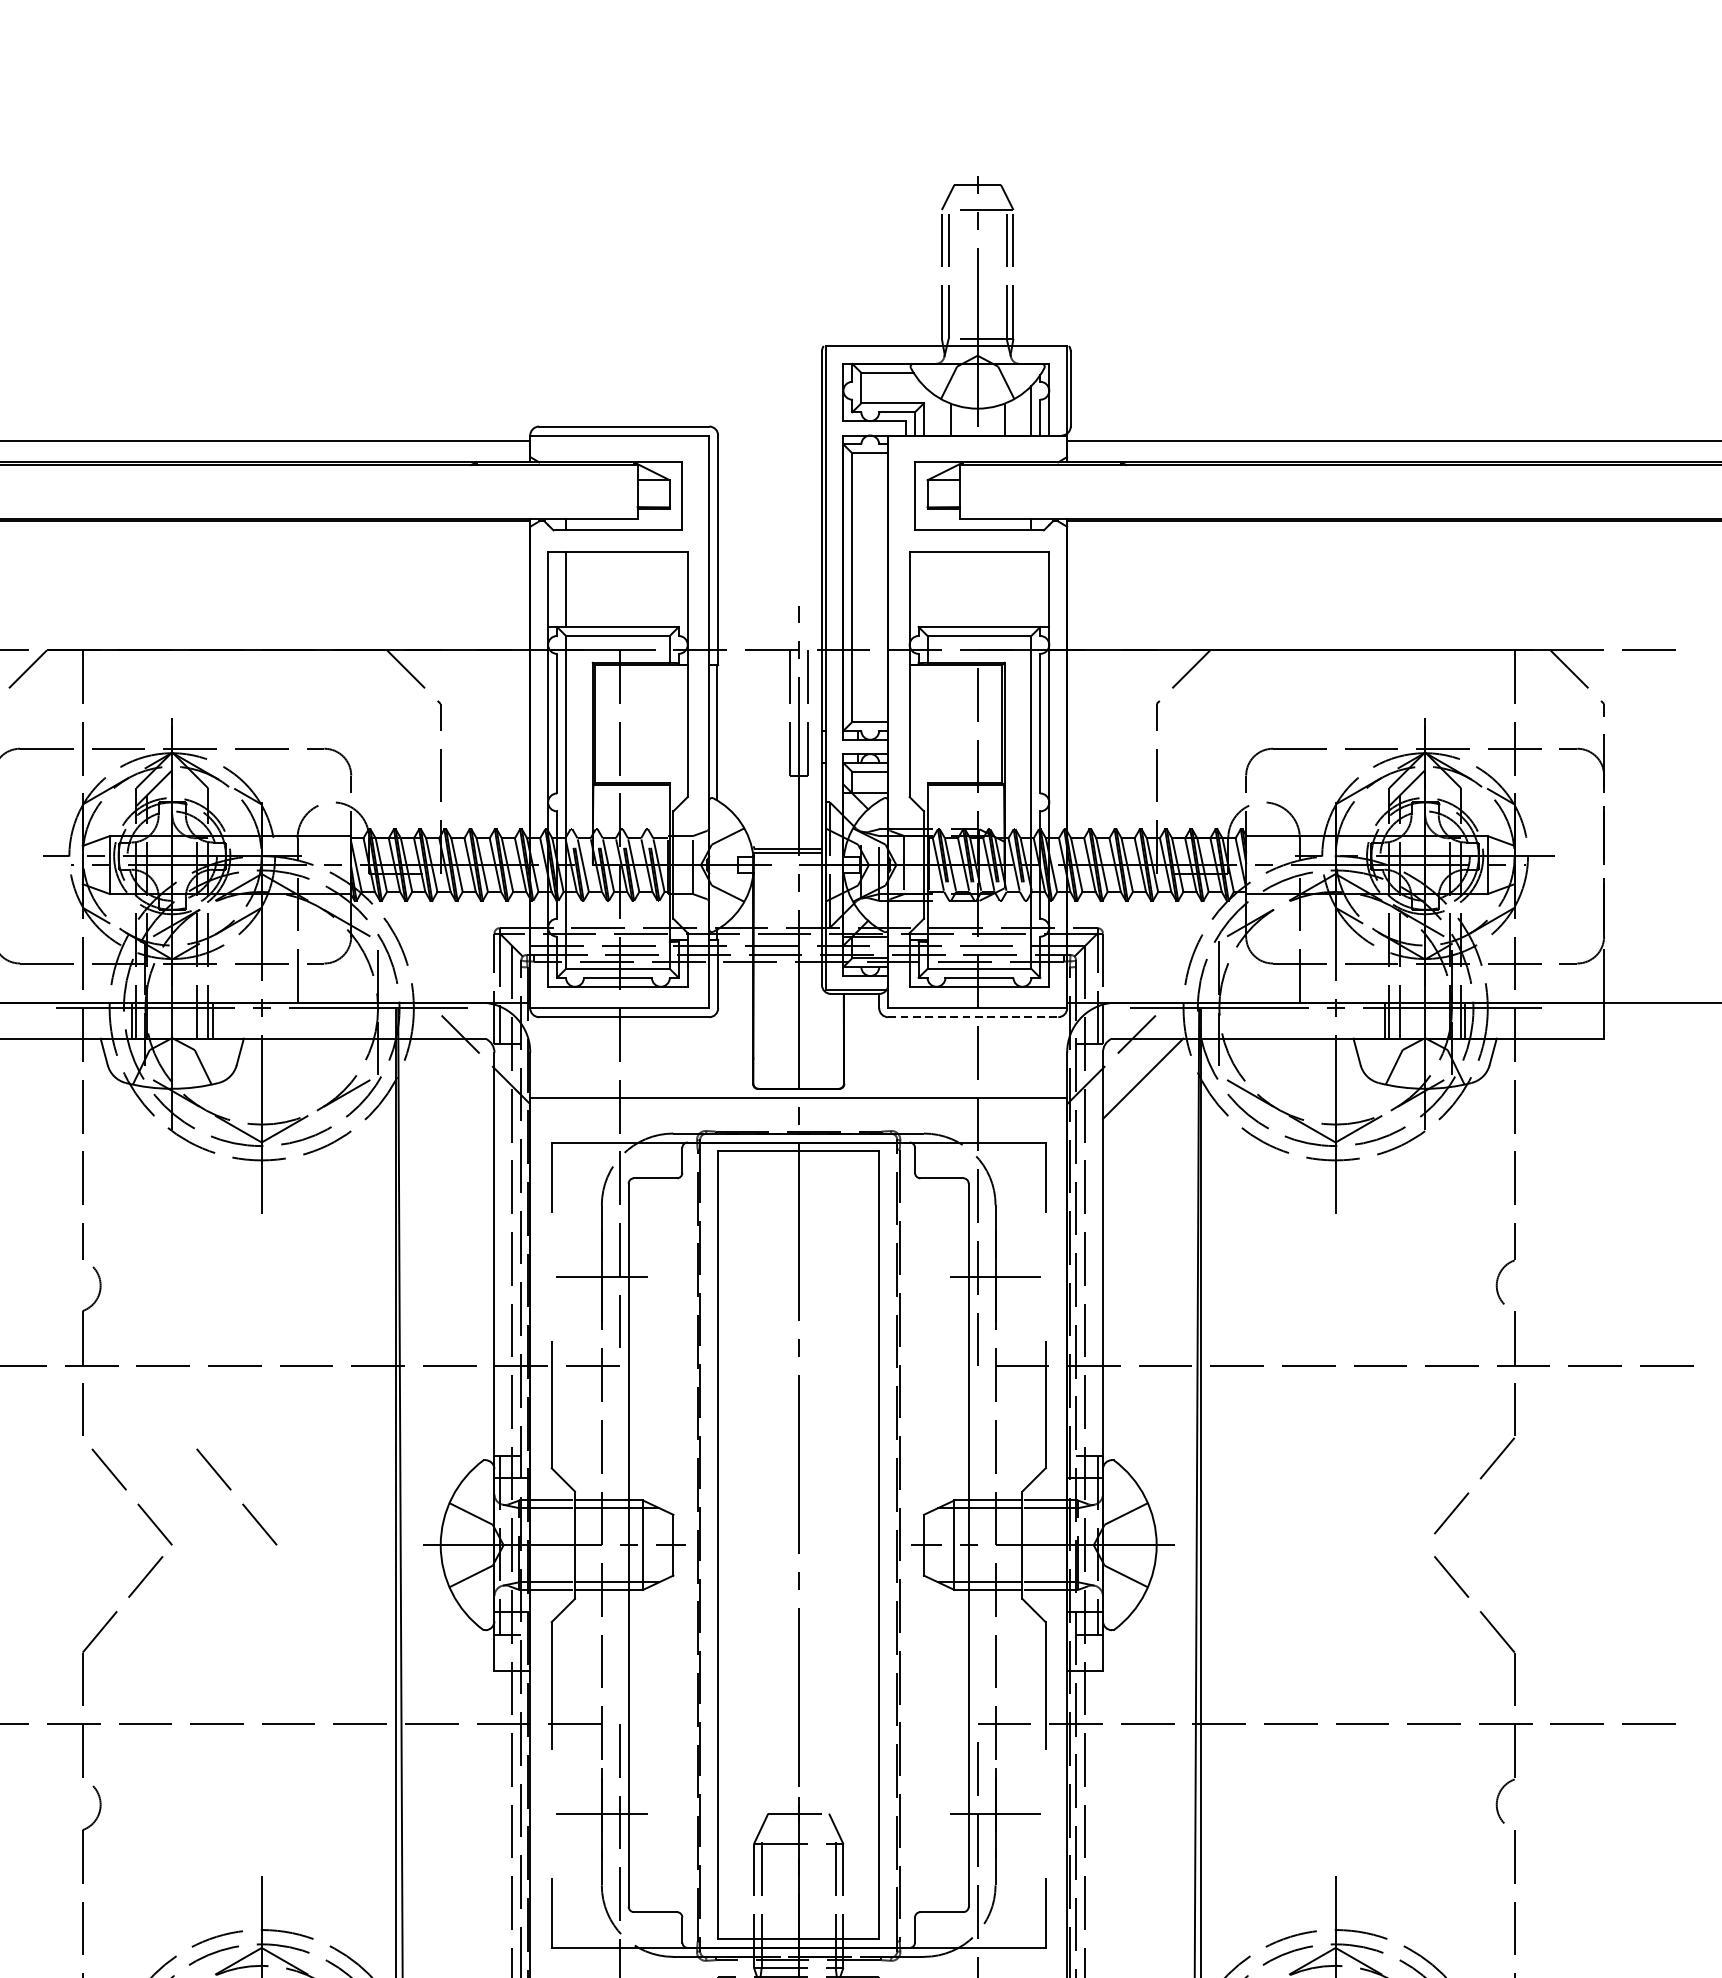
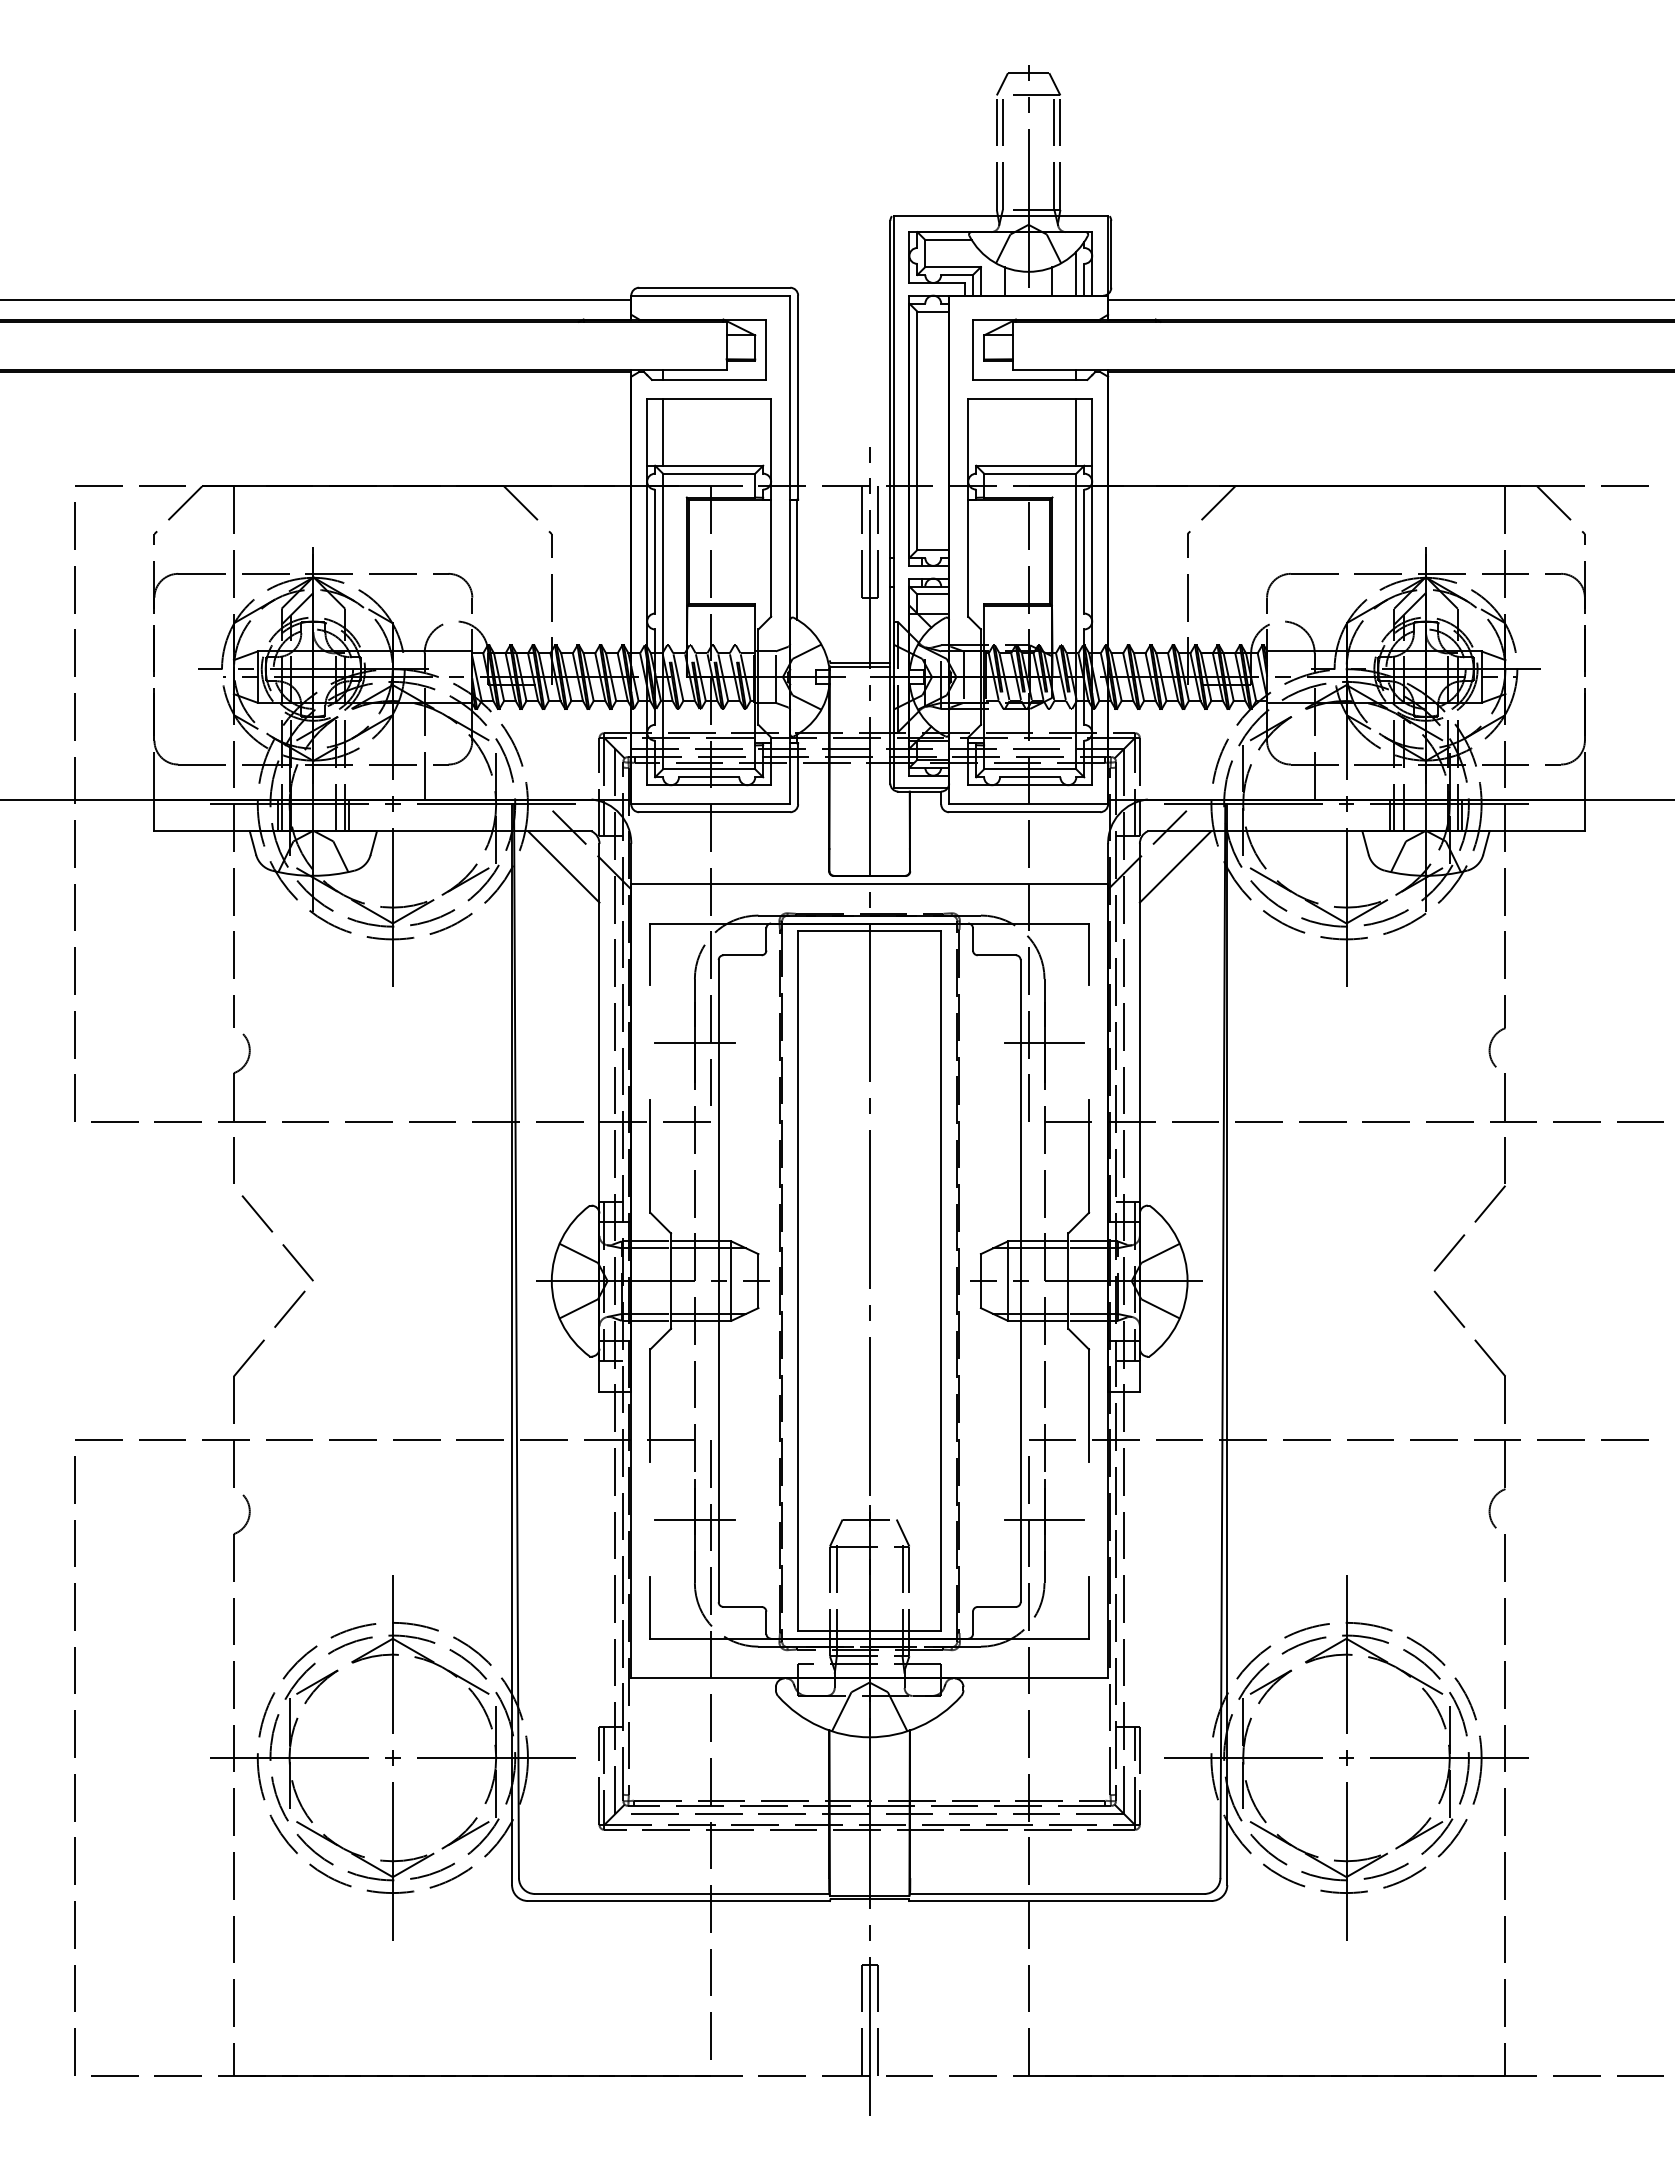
line: (1031, 589) -> (1076, 432), added
line: (973, 1017) -> (1024, 812), dashed -> solid
line: (453, 1078) -> (563, 866), added
line: (230, 1490) -> (365, 1232), removed

